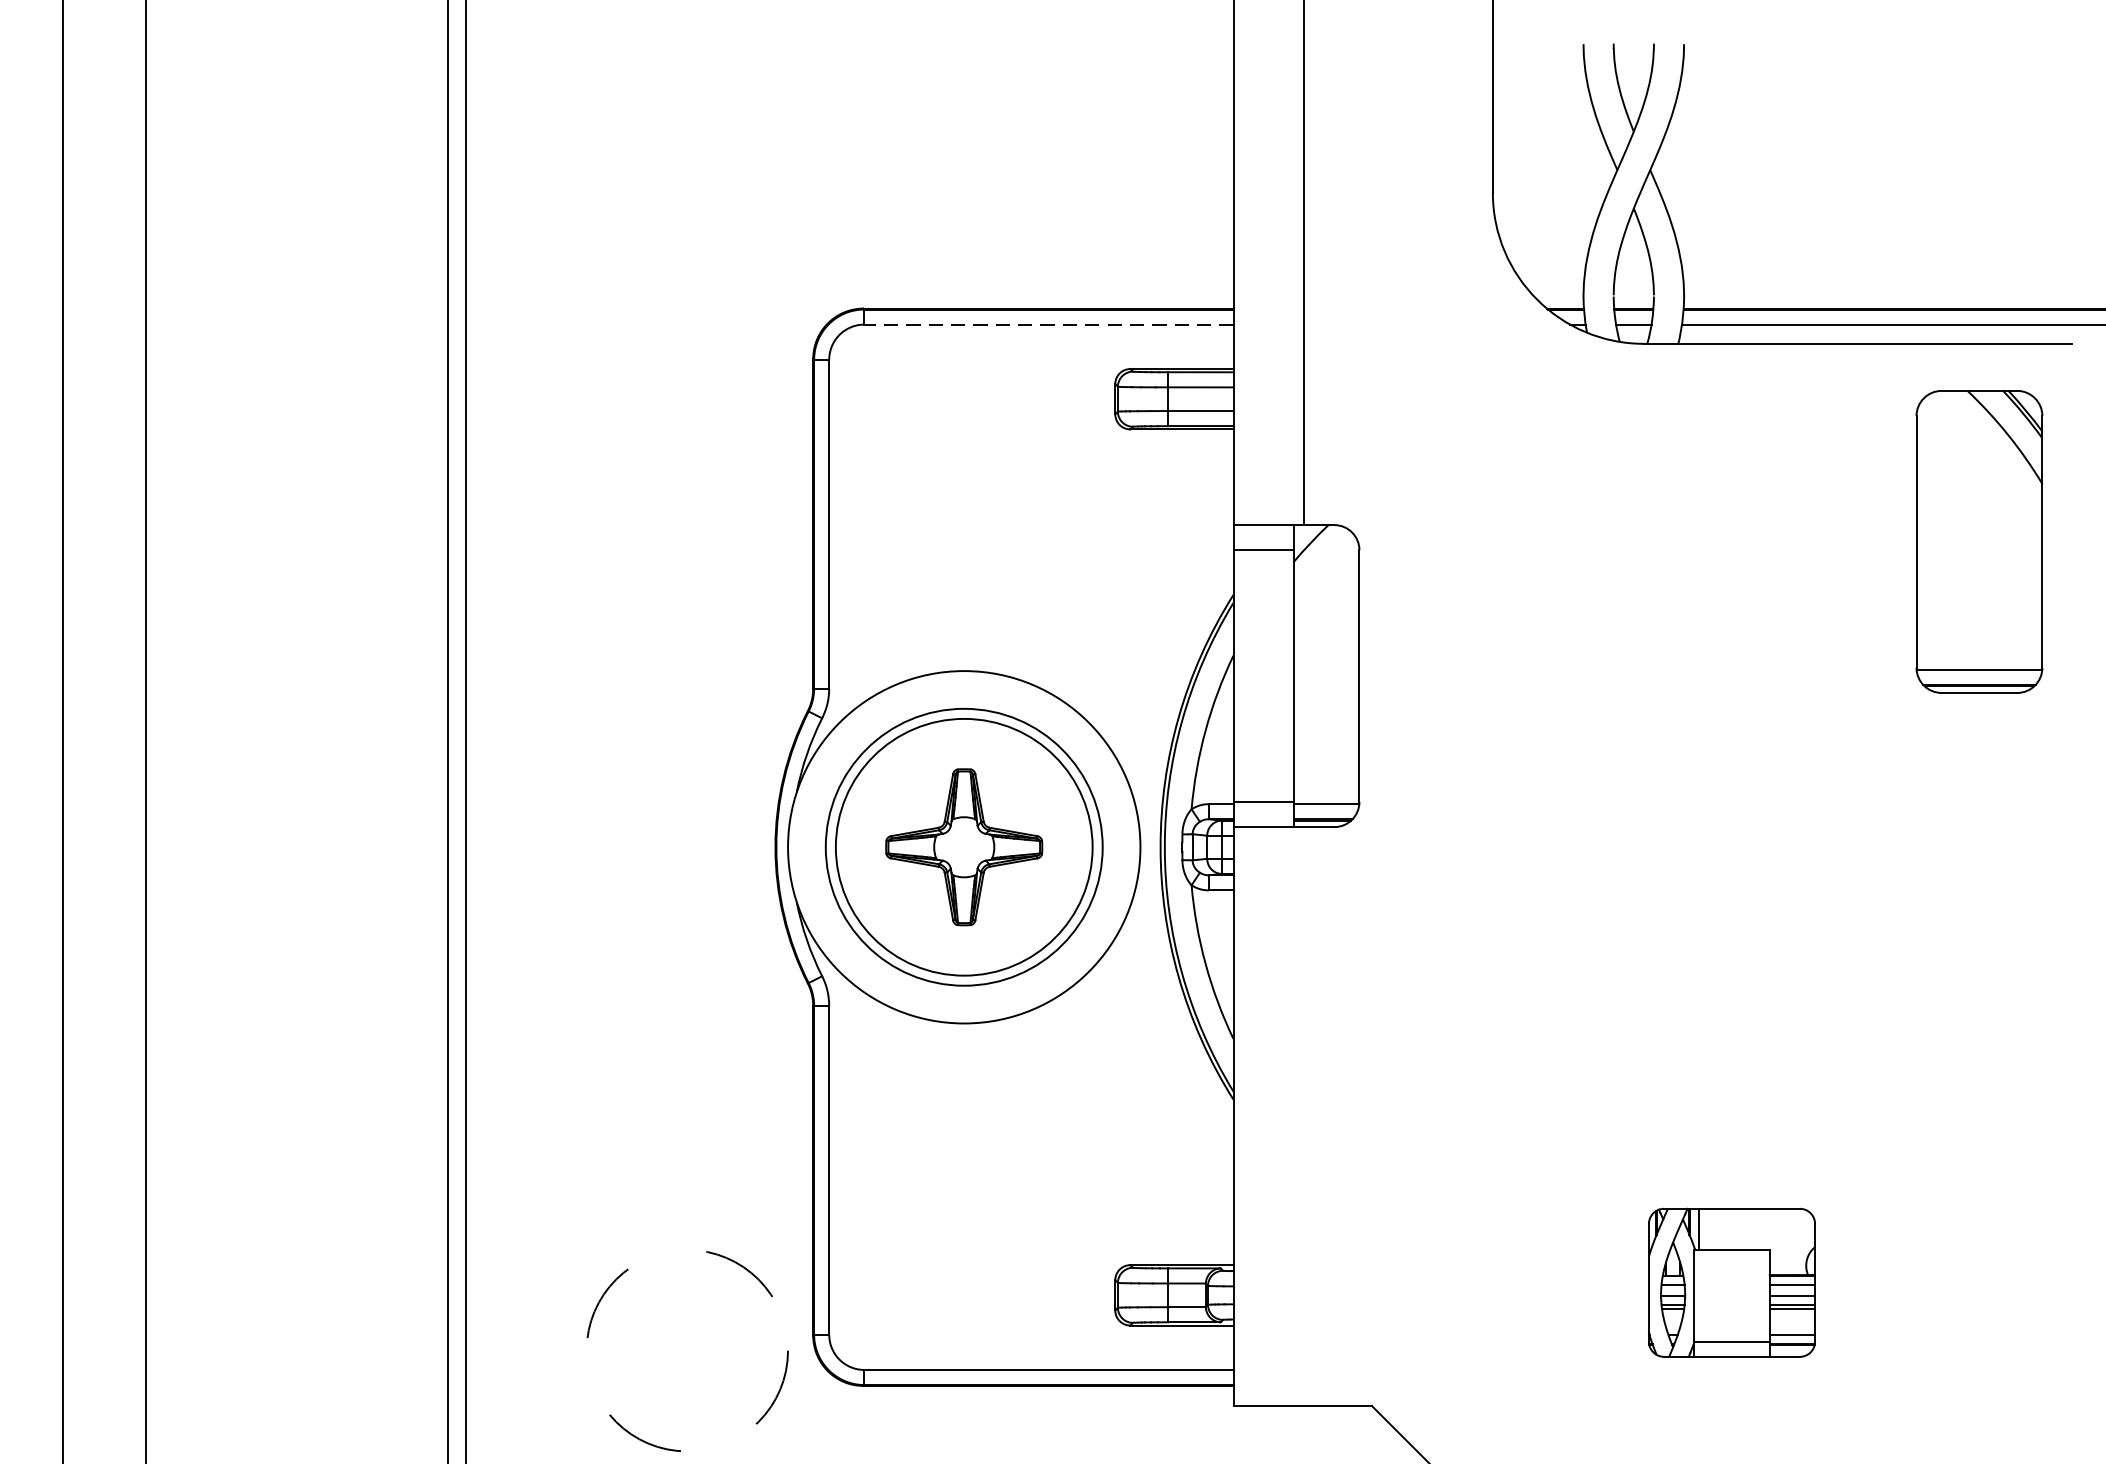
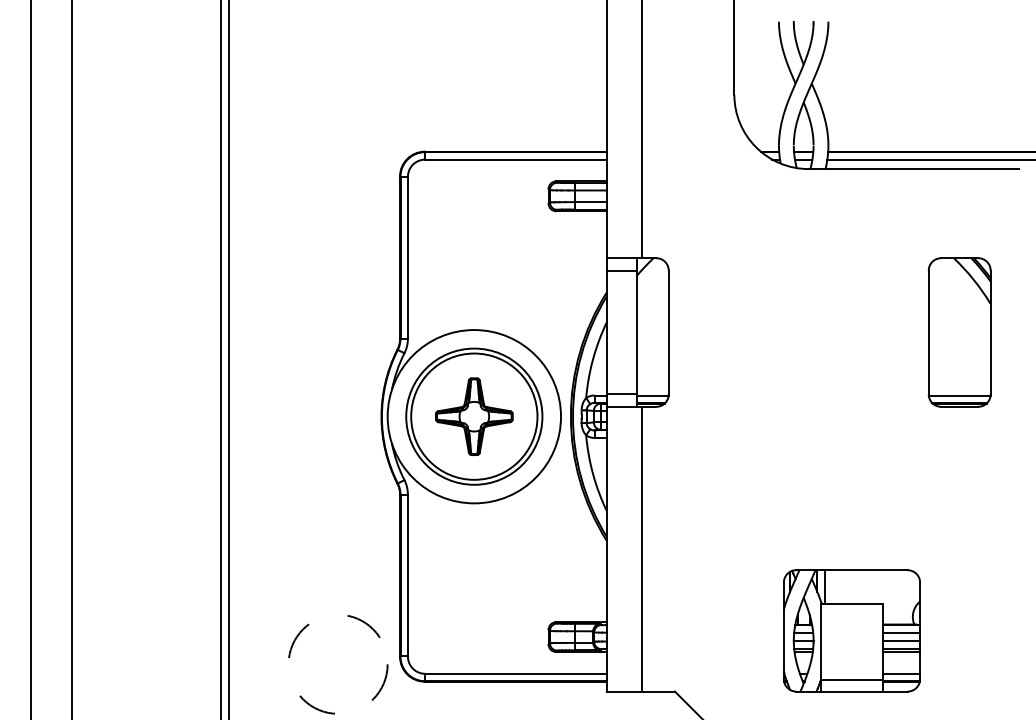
line: (1049, 324) -> (516, 159), dashed -> solid
part: (1979, 541) -> (959, 332), moved
line: (1304, 1115) -> (641, 548), added
part: (1731, 1281) -> (851, 630), size x1.67

